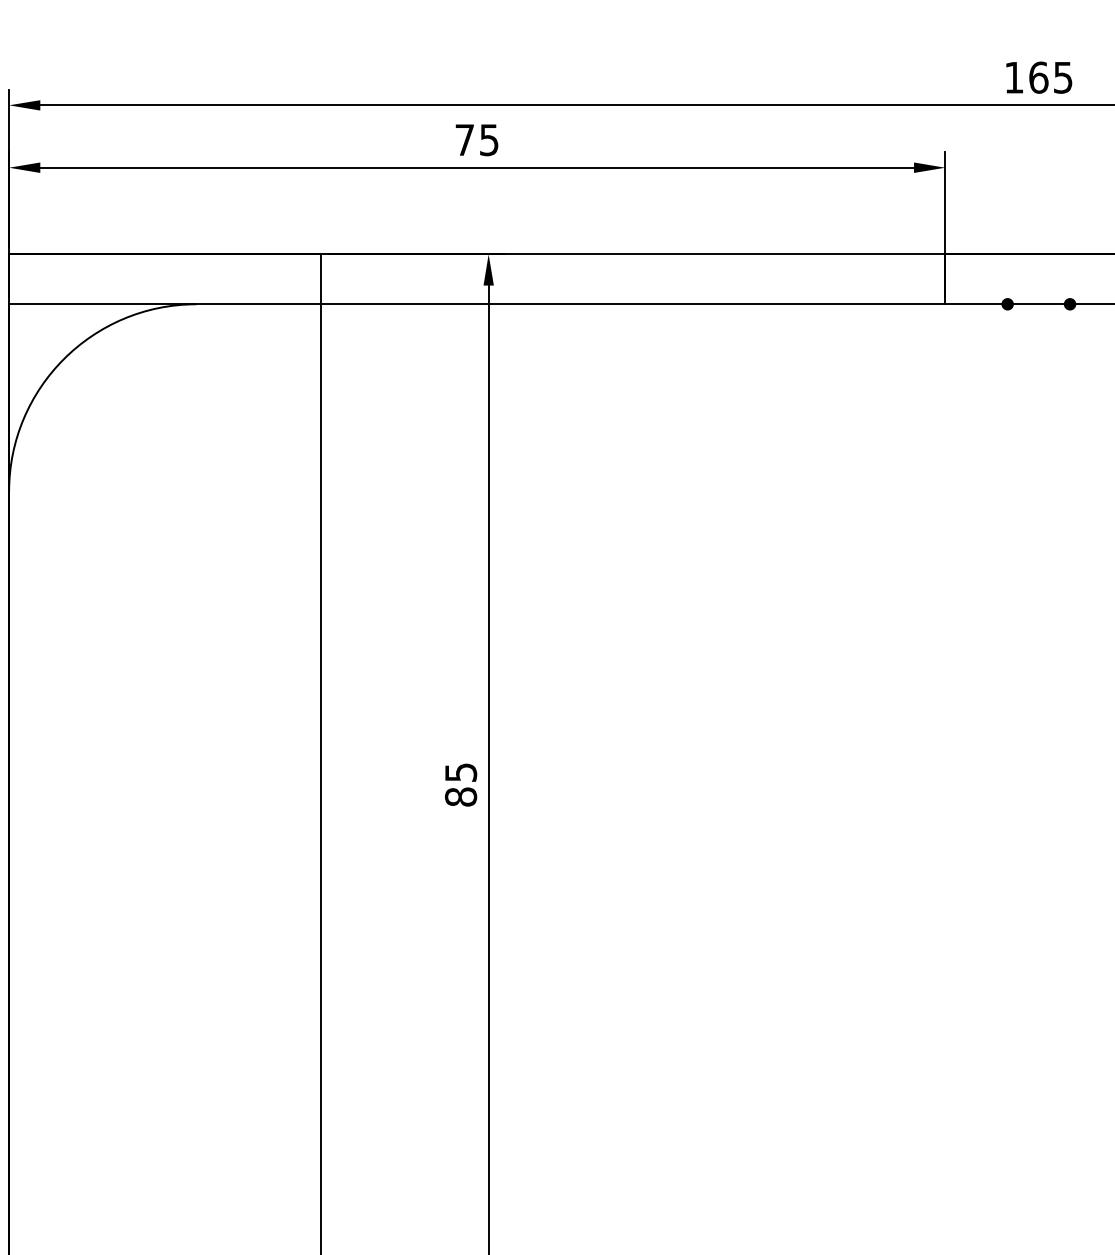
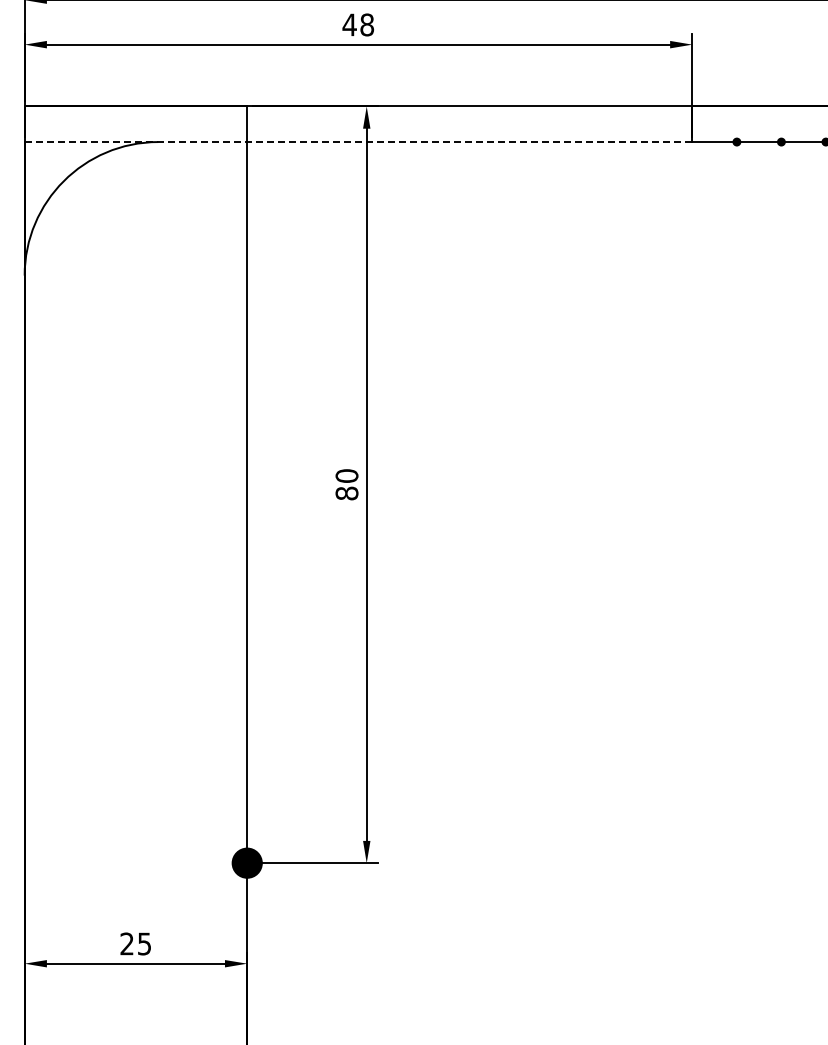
text: (477, 139) -> (358, 24), 75 -> 48
line: (477, 304) -> (358, 142), solid -> dashed
text: (460, 771) -> (346, 475), 85 -> 80

